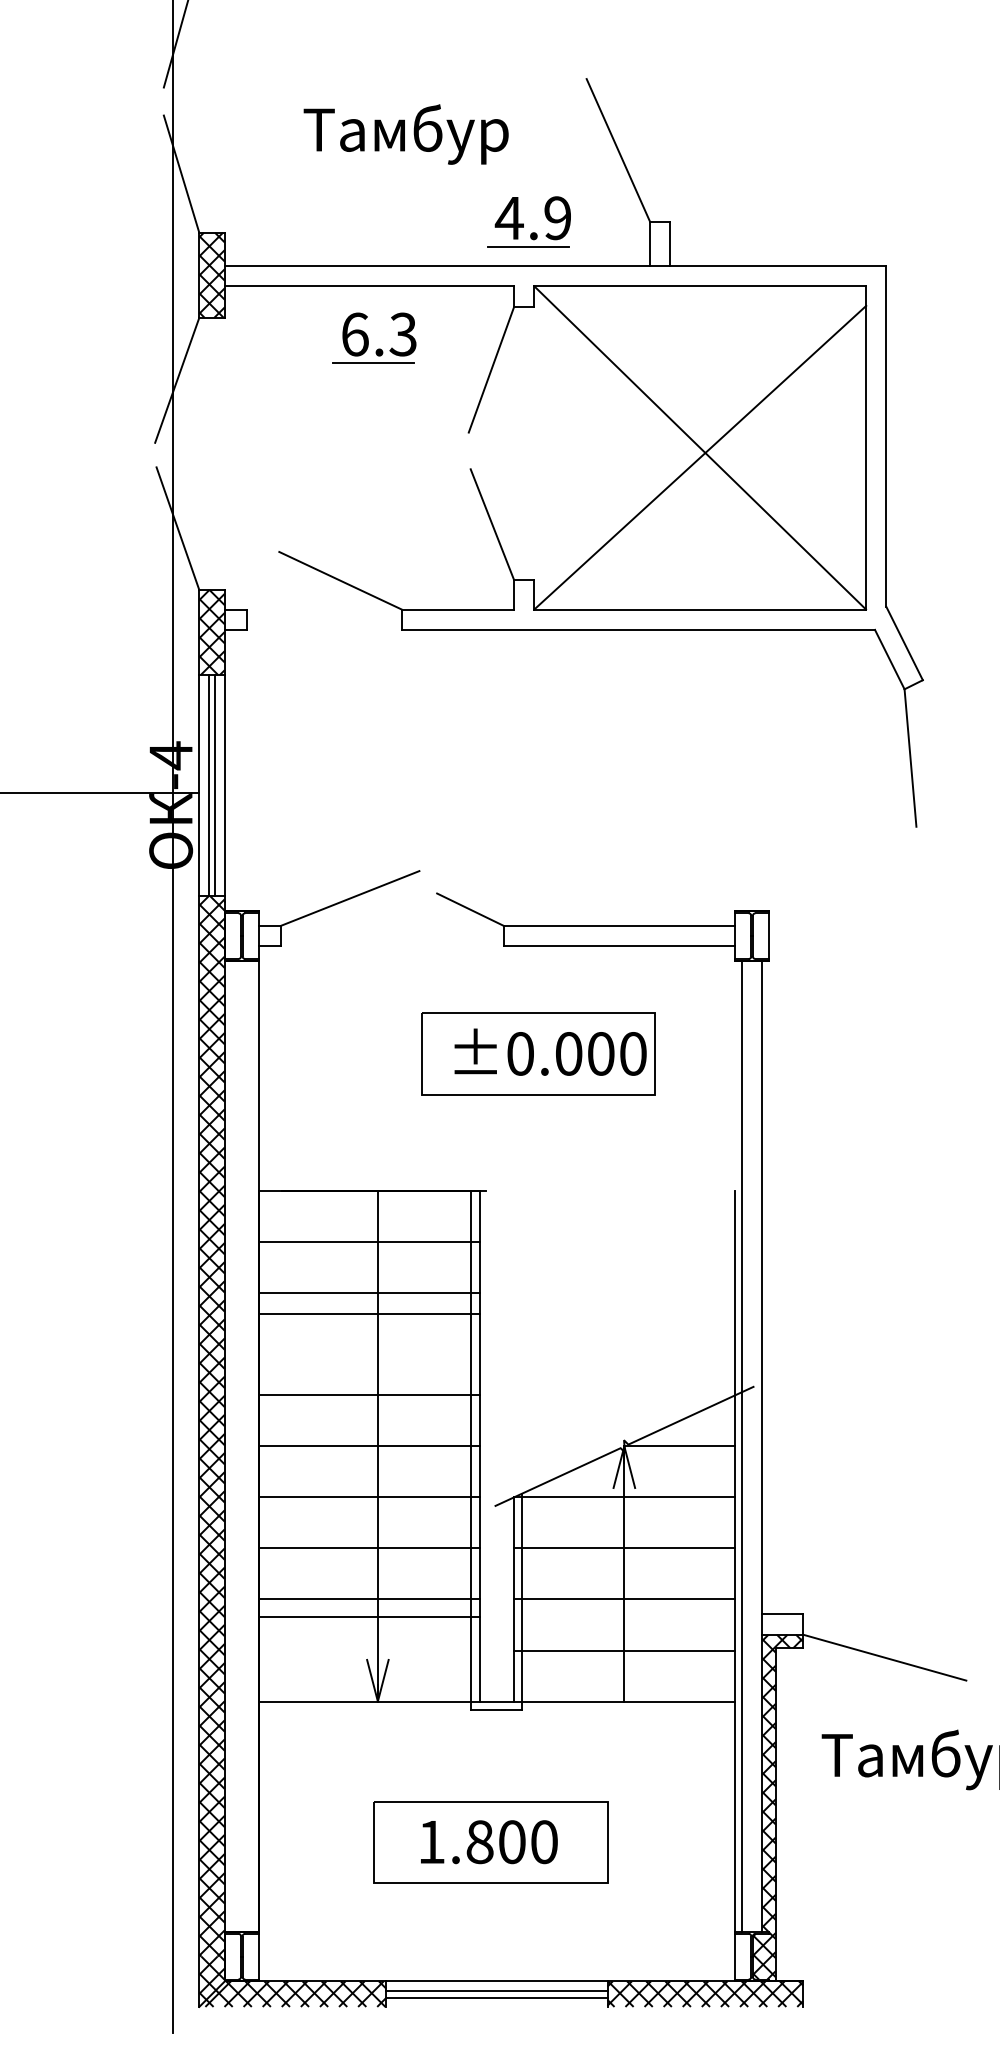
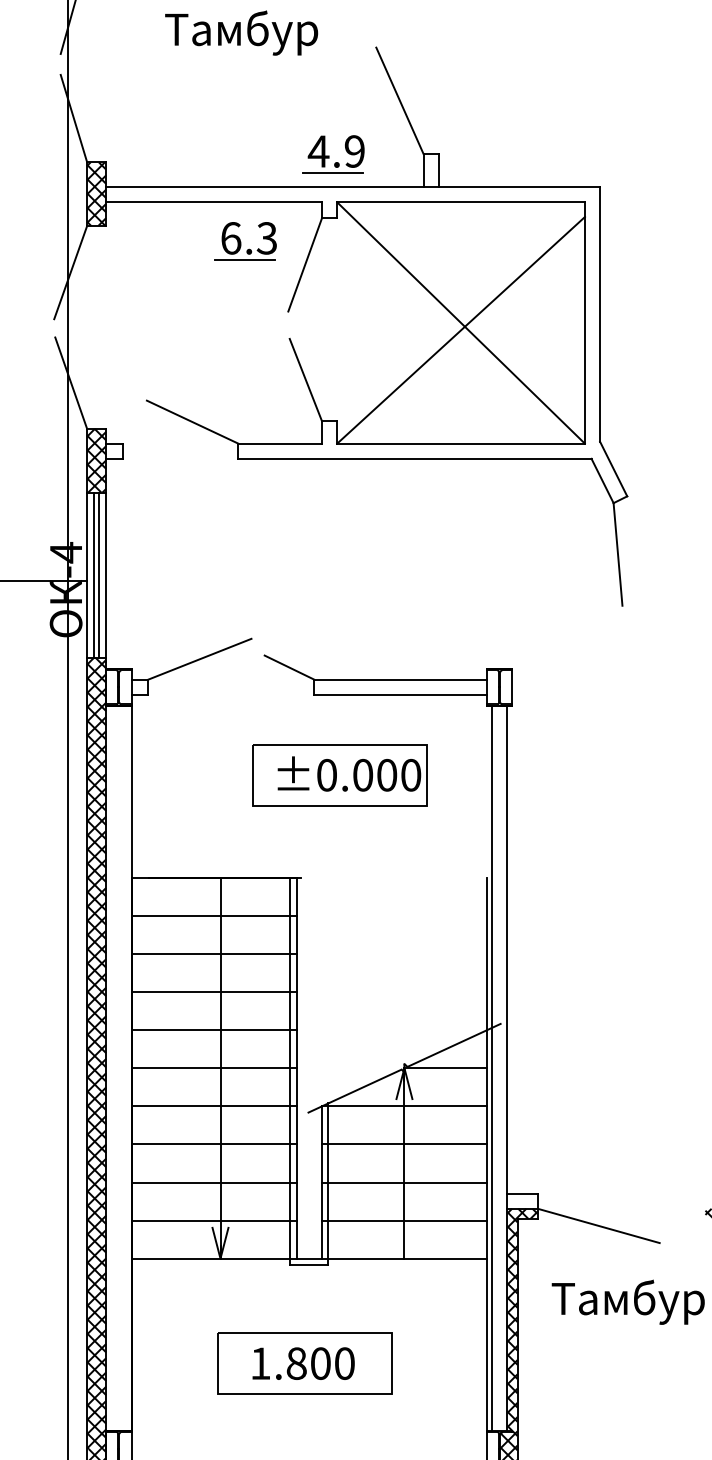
text: (405, 134) -> (241, 33), moved
part: (374, 337) -> (245, 240), moved
line: (368, 1314) -> (213, 992), moved
line: (368, 1616) -> (213, 1220), moved

